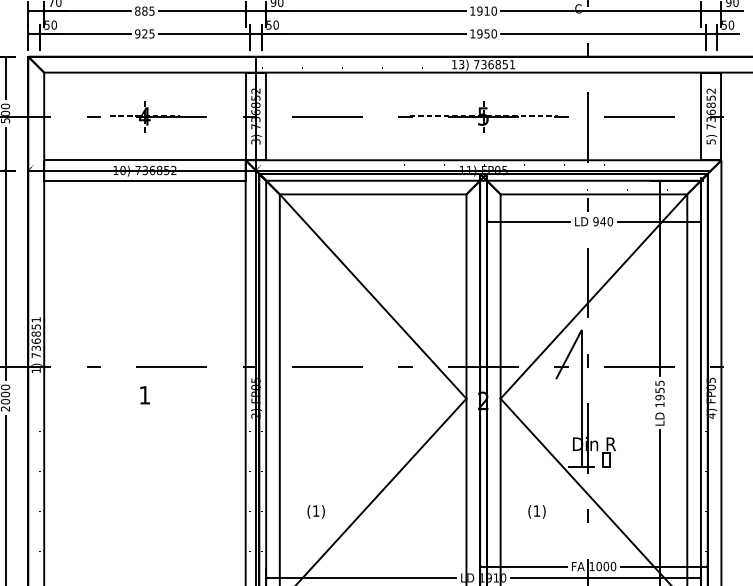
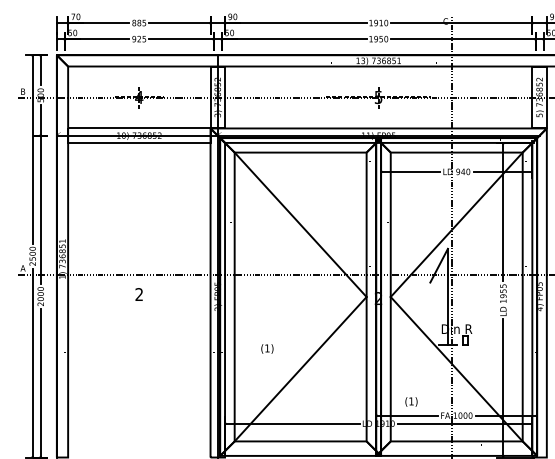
text: (143, 395) -> (138, 294), 1 -> 2
text: (316, 511) -> (267, 348), moved
text: (537, 511) -> (411, 401), moved

